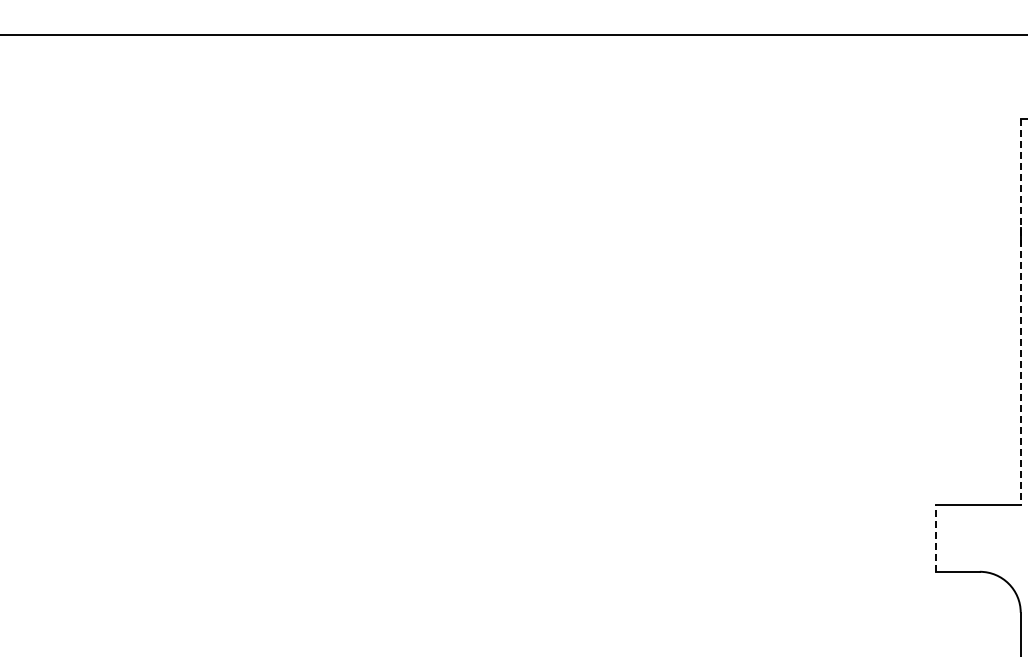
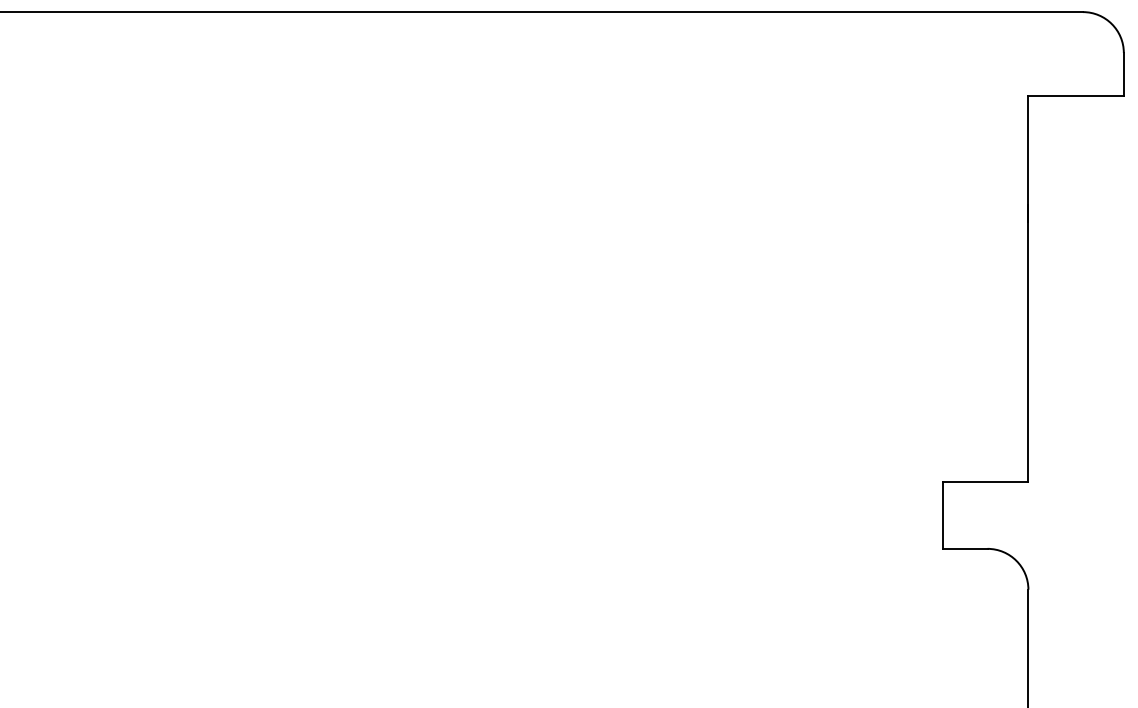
line: (1020, 312) -> (1028, 289), dashed -> solid
line: (935, 538) -> (943, 515), dashed -> solid

